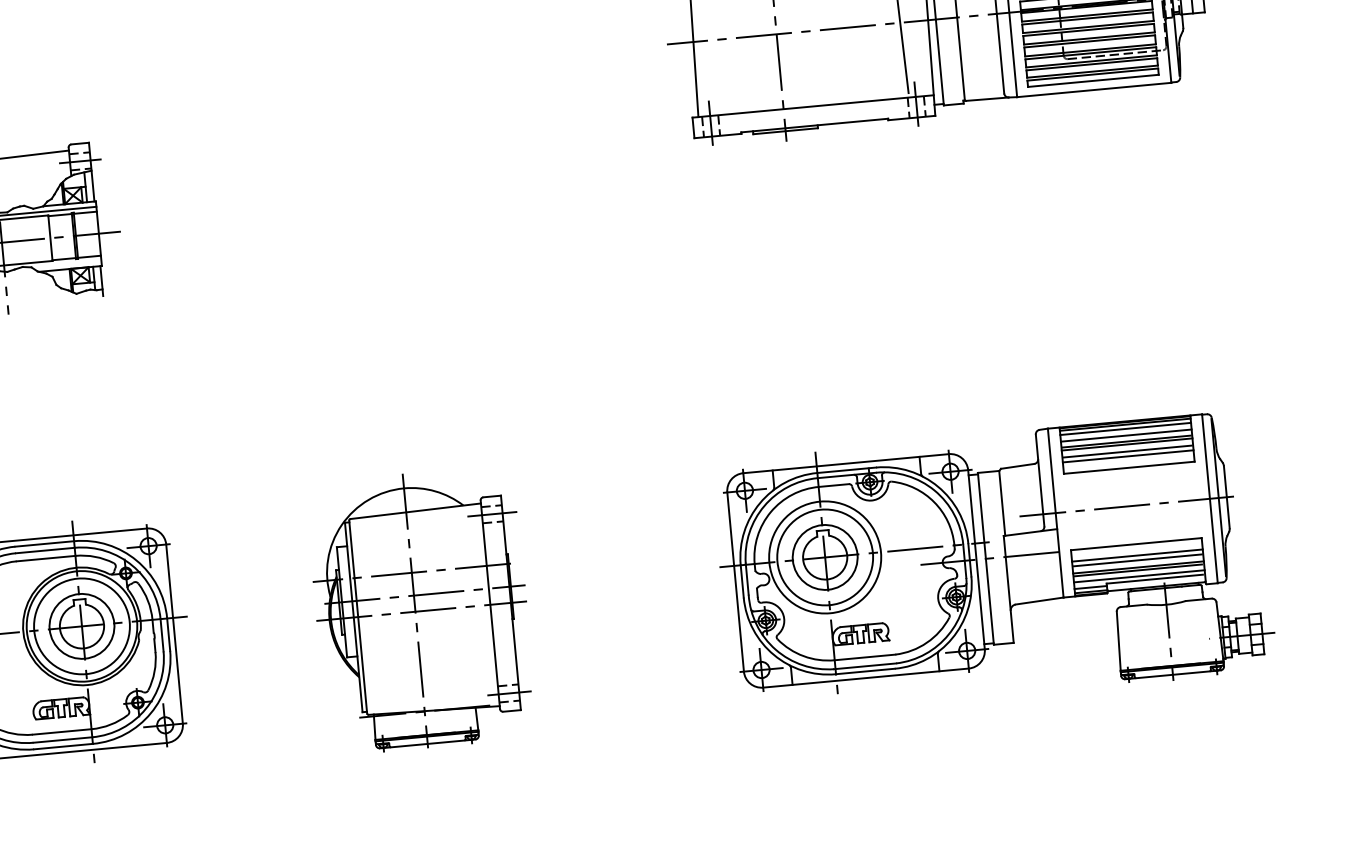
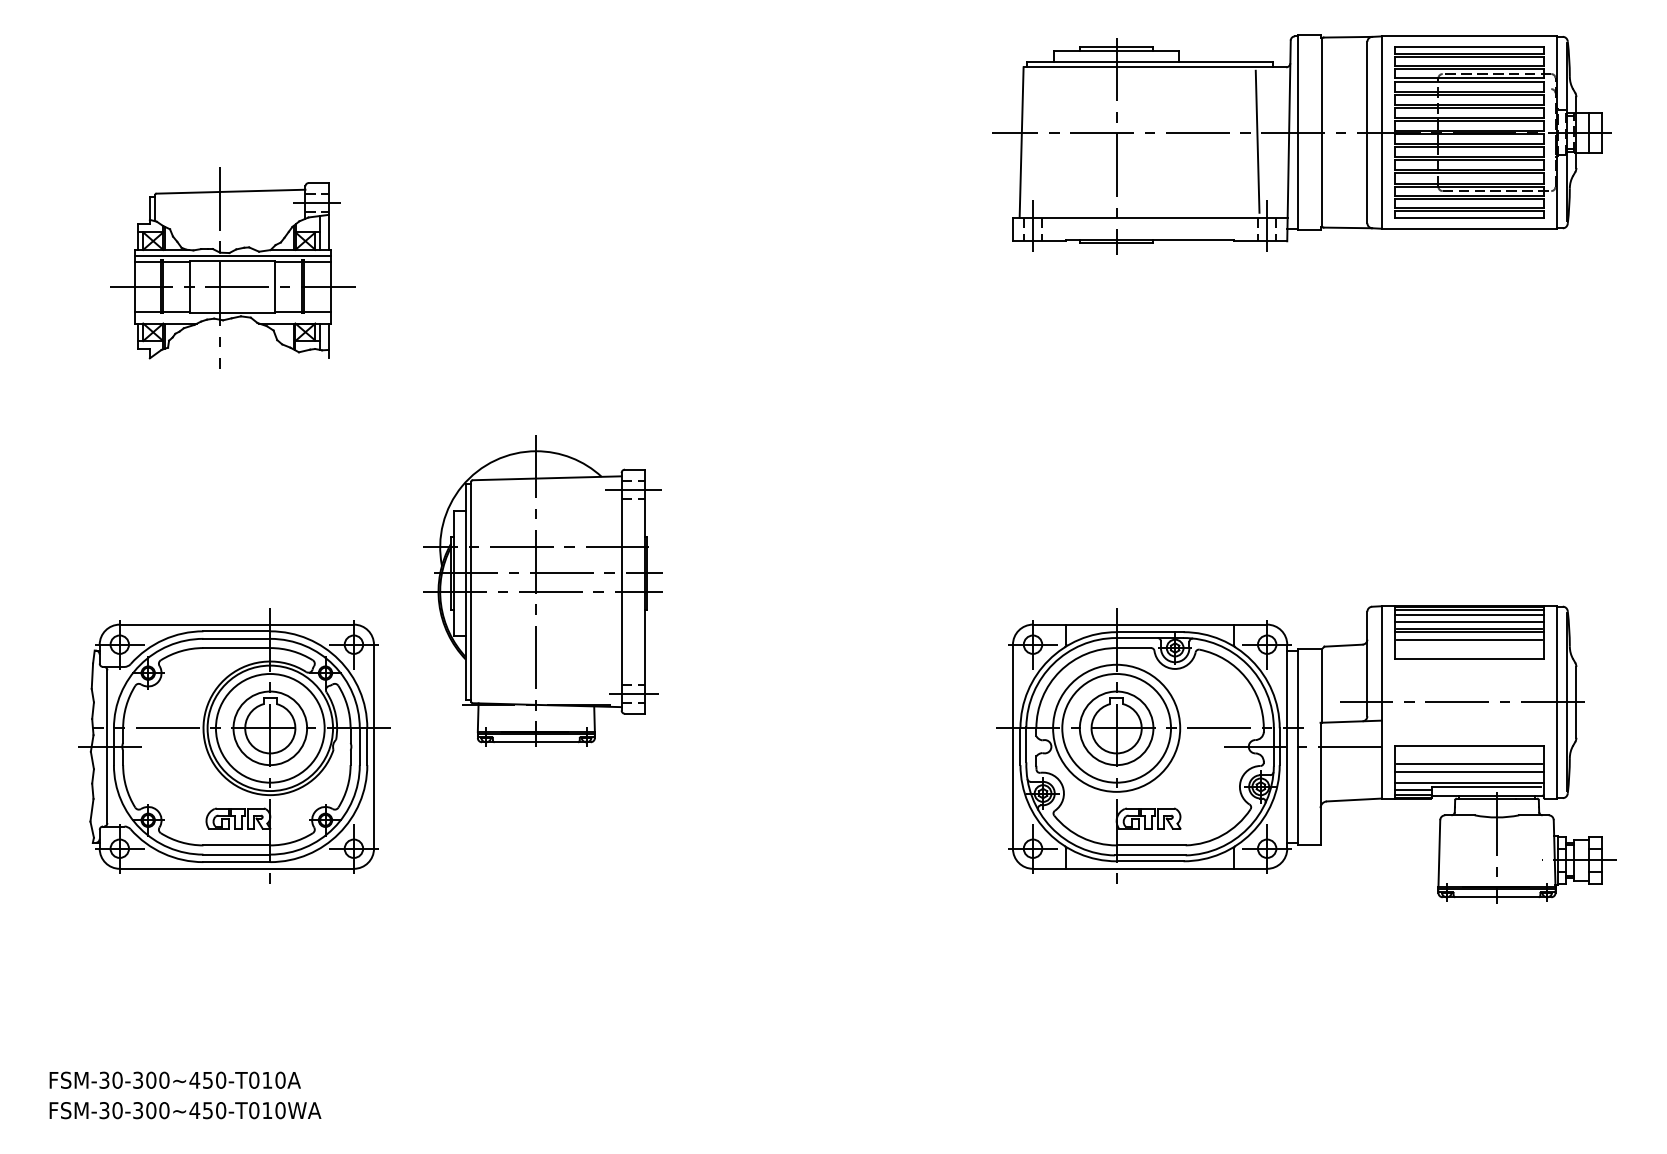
line: (1127, 456) -> (1468, 645), removed
line: (1136, 555) -> (1468, 758), removed
line: (1138, 570) -> (1468, 775), removed
part: (420, 610) -> (542, 590), moved

